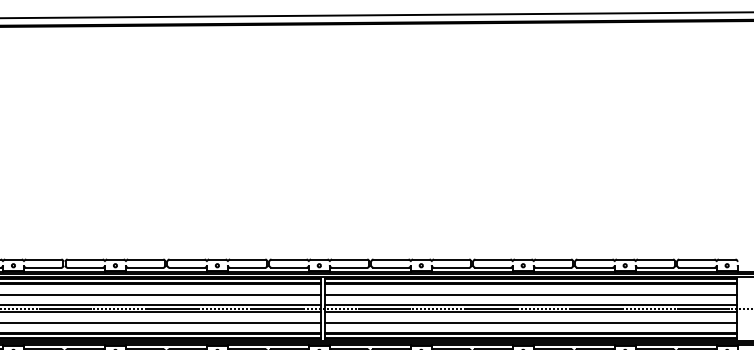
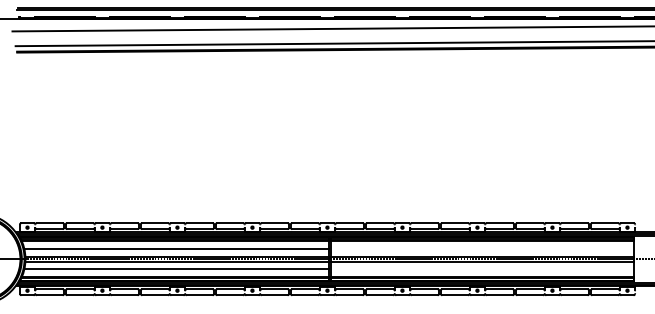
line: (530, 294) -> (482, 248), removed
line: (530, 322) -> (482, 269), removed

